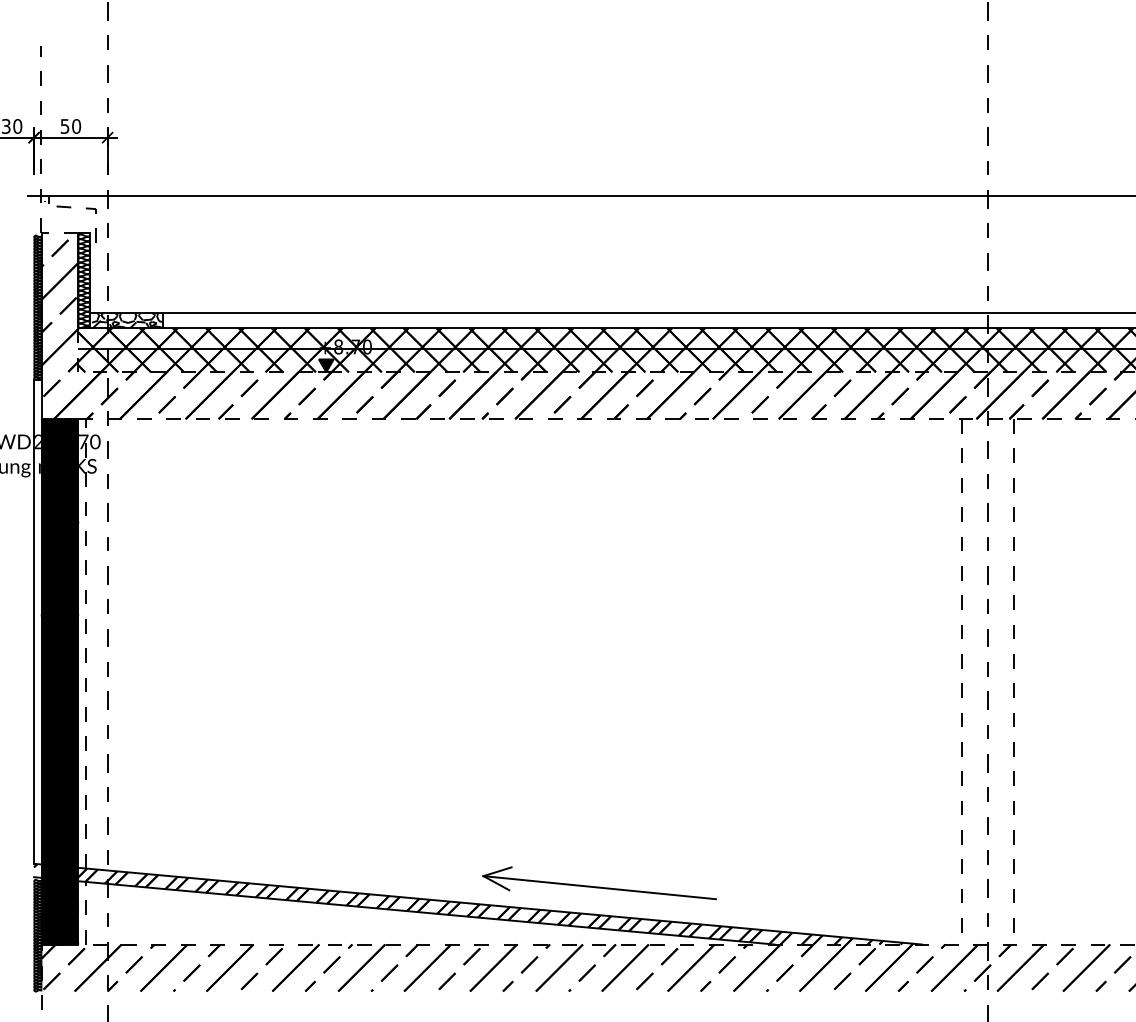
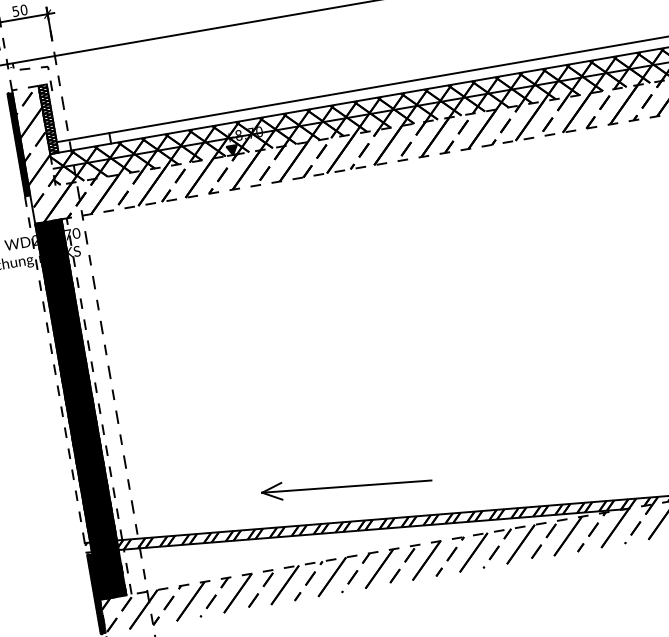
hatch: (127, 320) -> (84, 142), removed
line: (34, 622) -> (55, 370), solid -> dashed
part: (599, 883) -> (346, 483), moved

